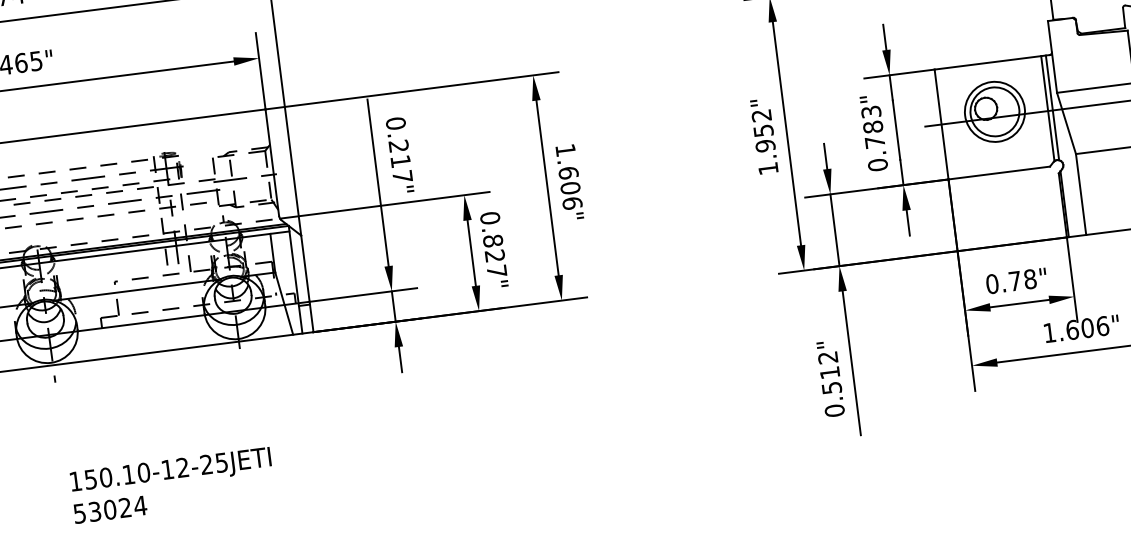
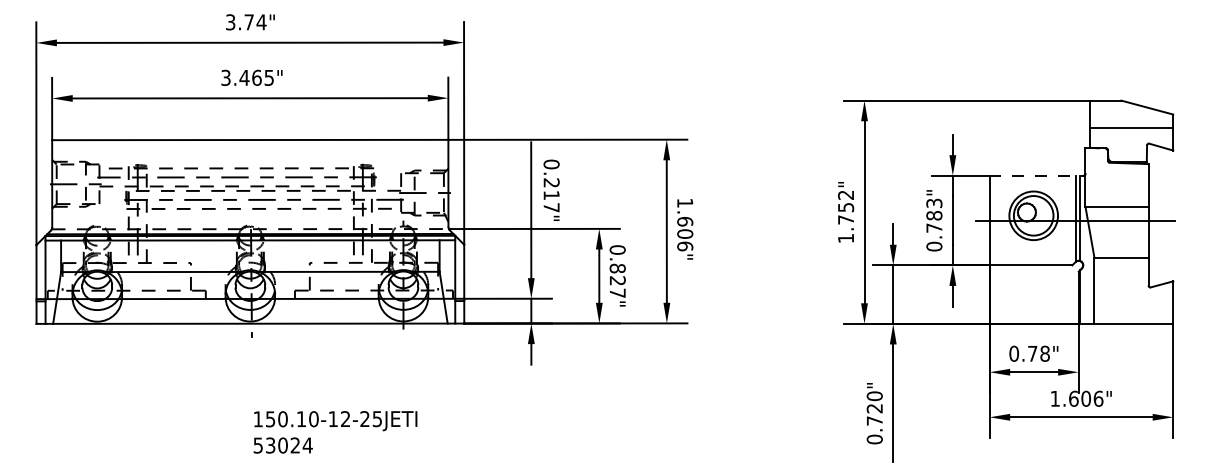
line: (993, 61) -> (1037, 175), solid -> dashed
text: (766, 145) -> (846, 219), 1.952" -> 1.752"
text: (829, 372) -> (874, 408), 0.512" -> 0.720"

